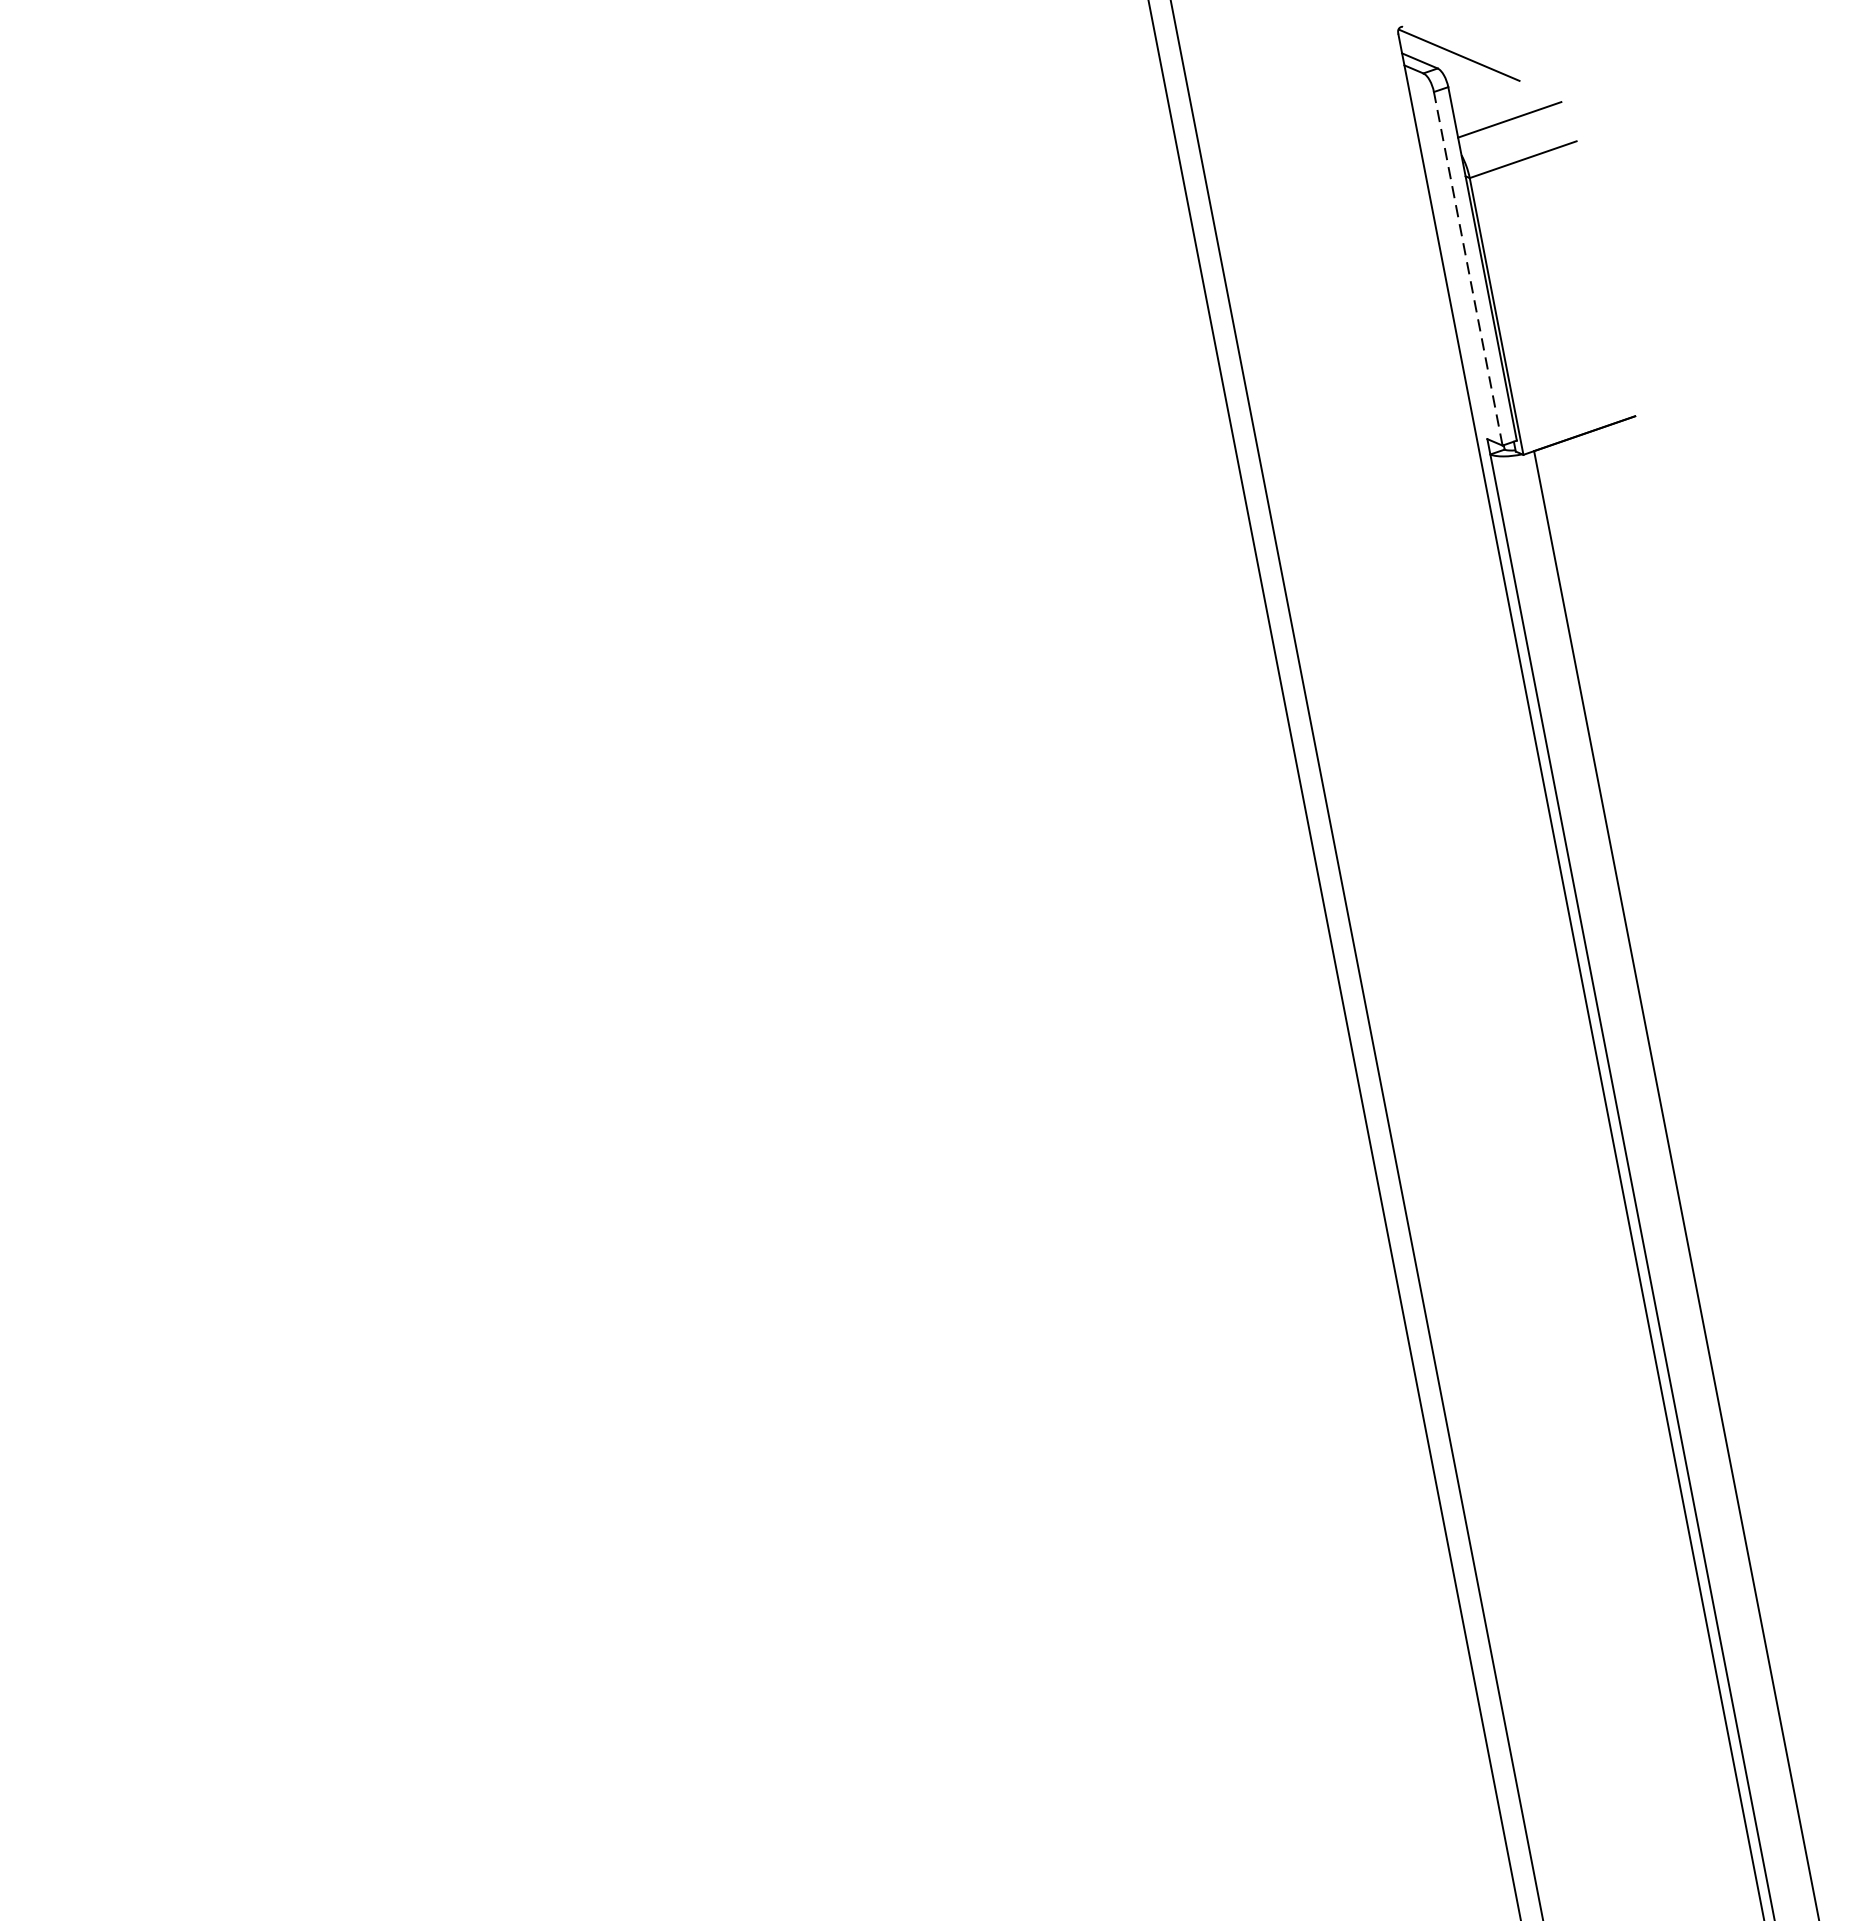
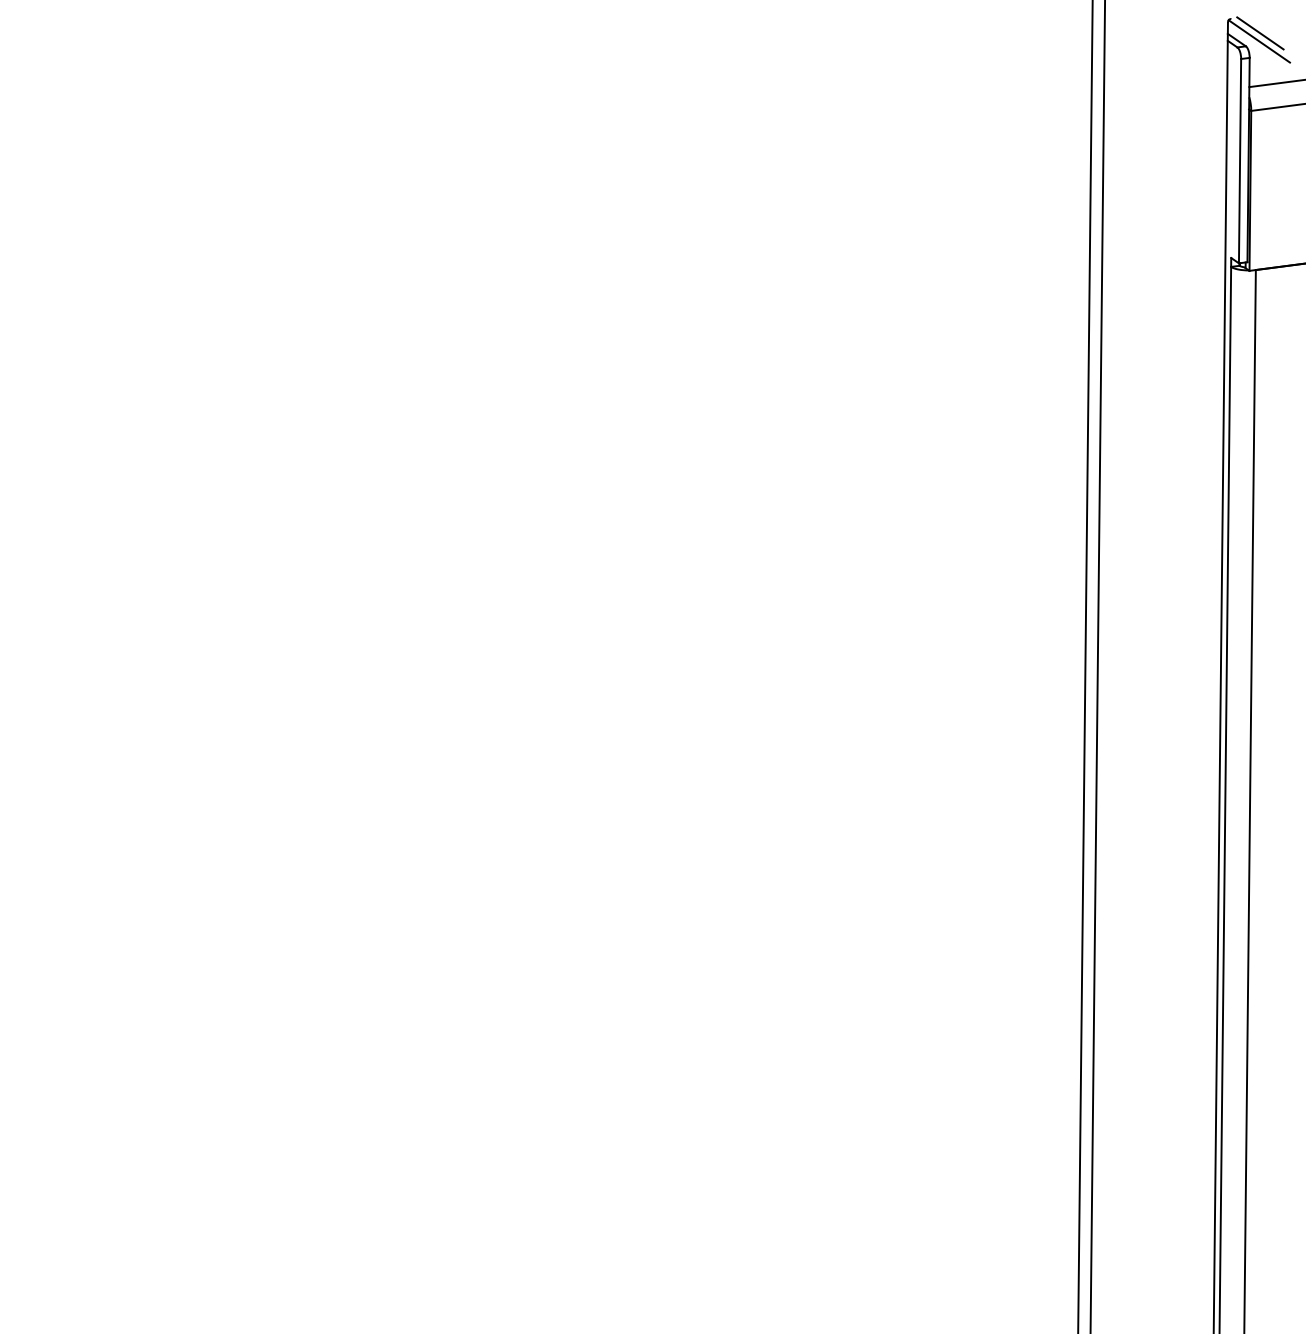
line: (1458, 41) -> (1260, 33), added
line: (1468, 267) -> (1240, 160), dashed -> solid

